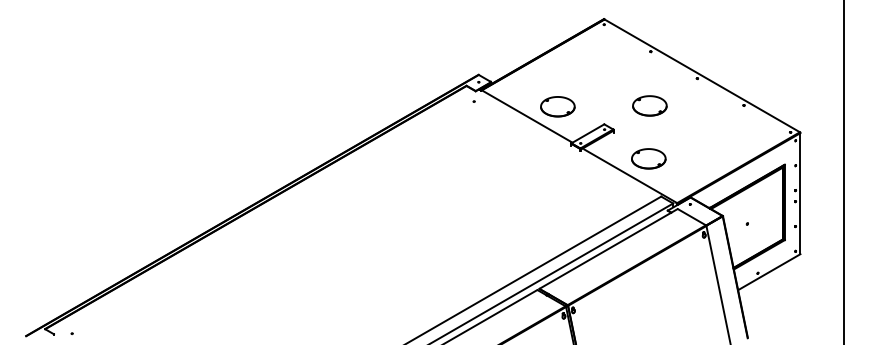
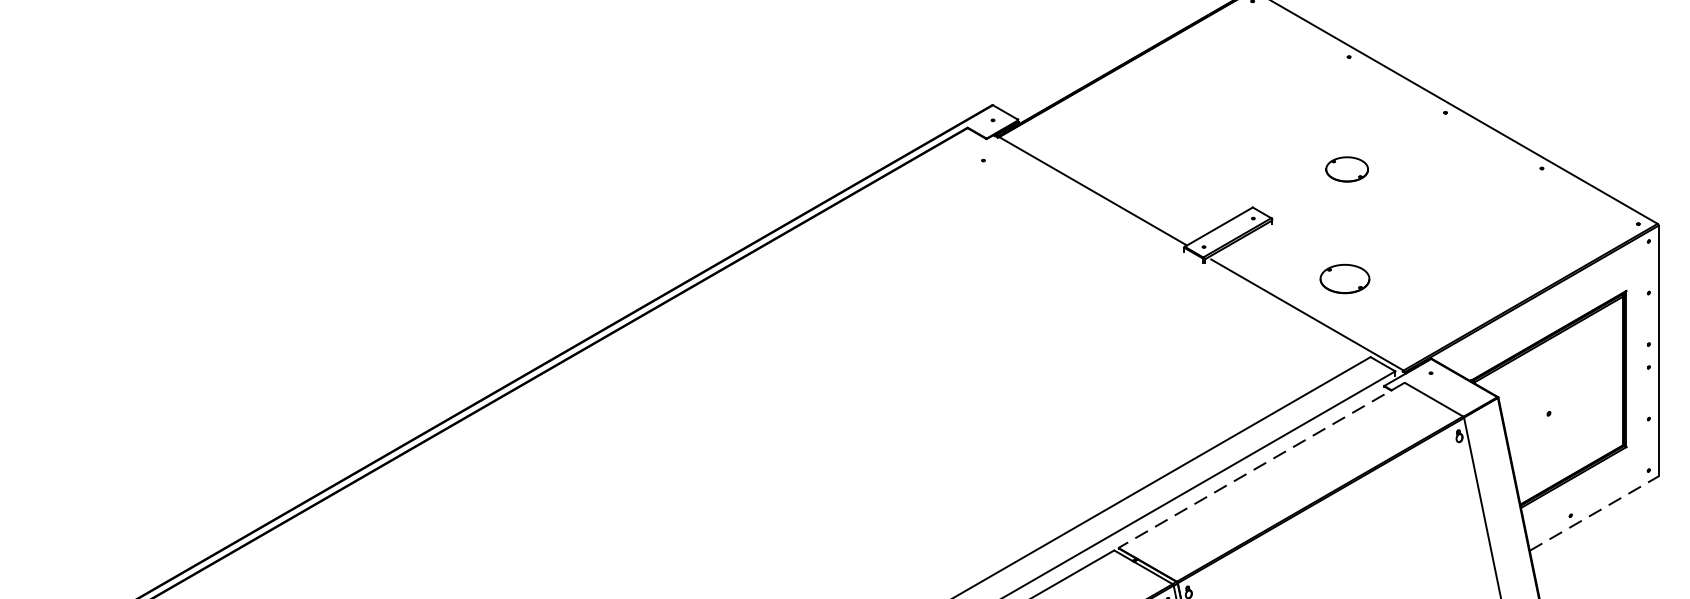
part: (649, 105) -> (1346, 168), size x0.6
part: (557, 106) -> (1155, 170), removed
part: (648, 158) -> (1344, 278), size x0.7
line: (608, 248) -> (1261, 464), solid -> dashed
line: (769, 272) -> (1594, 514), solid -> dashed

